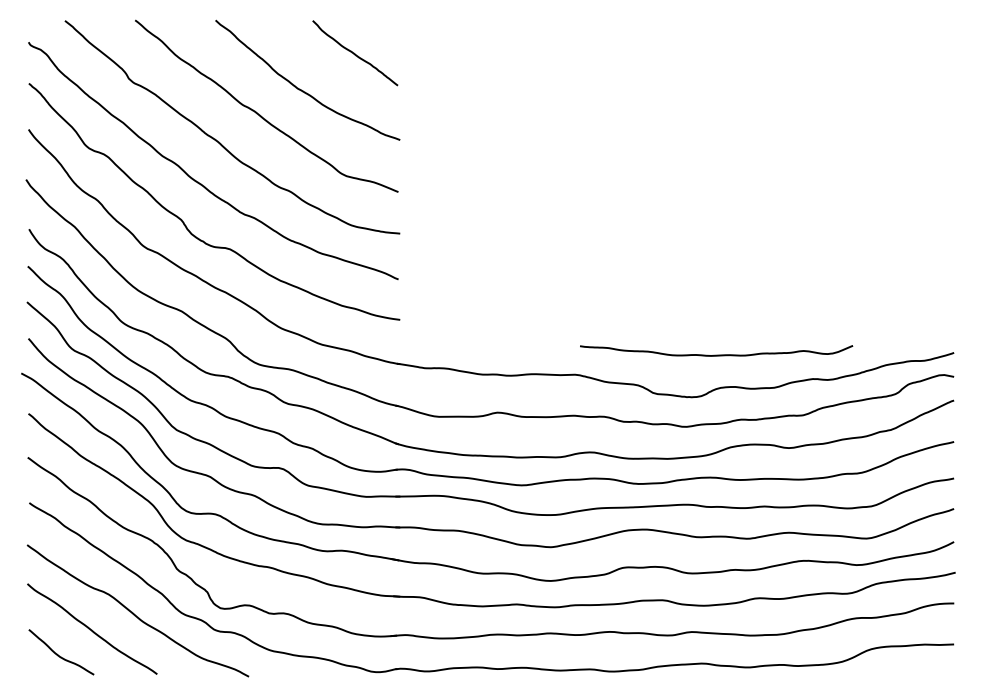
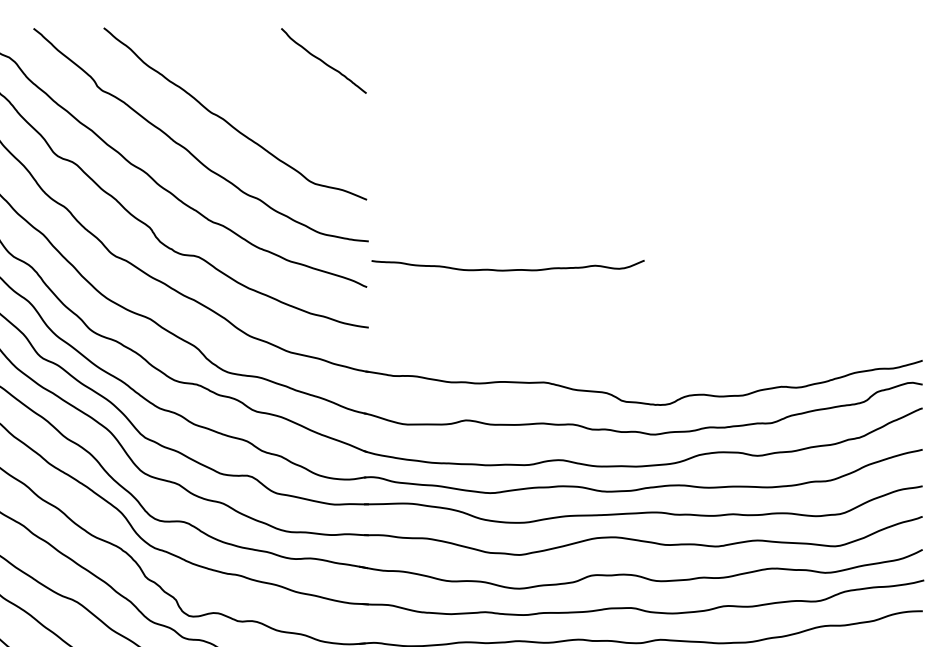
curve: (301, 89) -> (270, 97), removed
curve: (716, 354) -> (508, 269), moved

